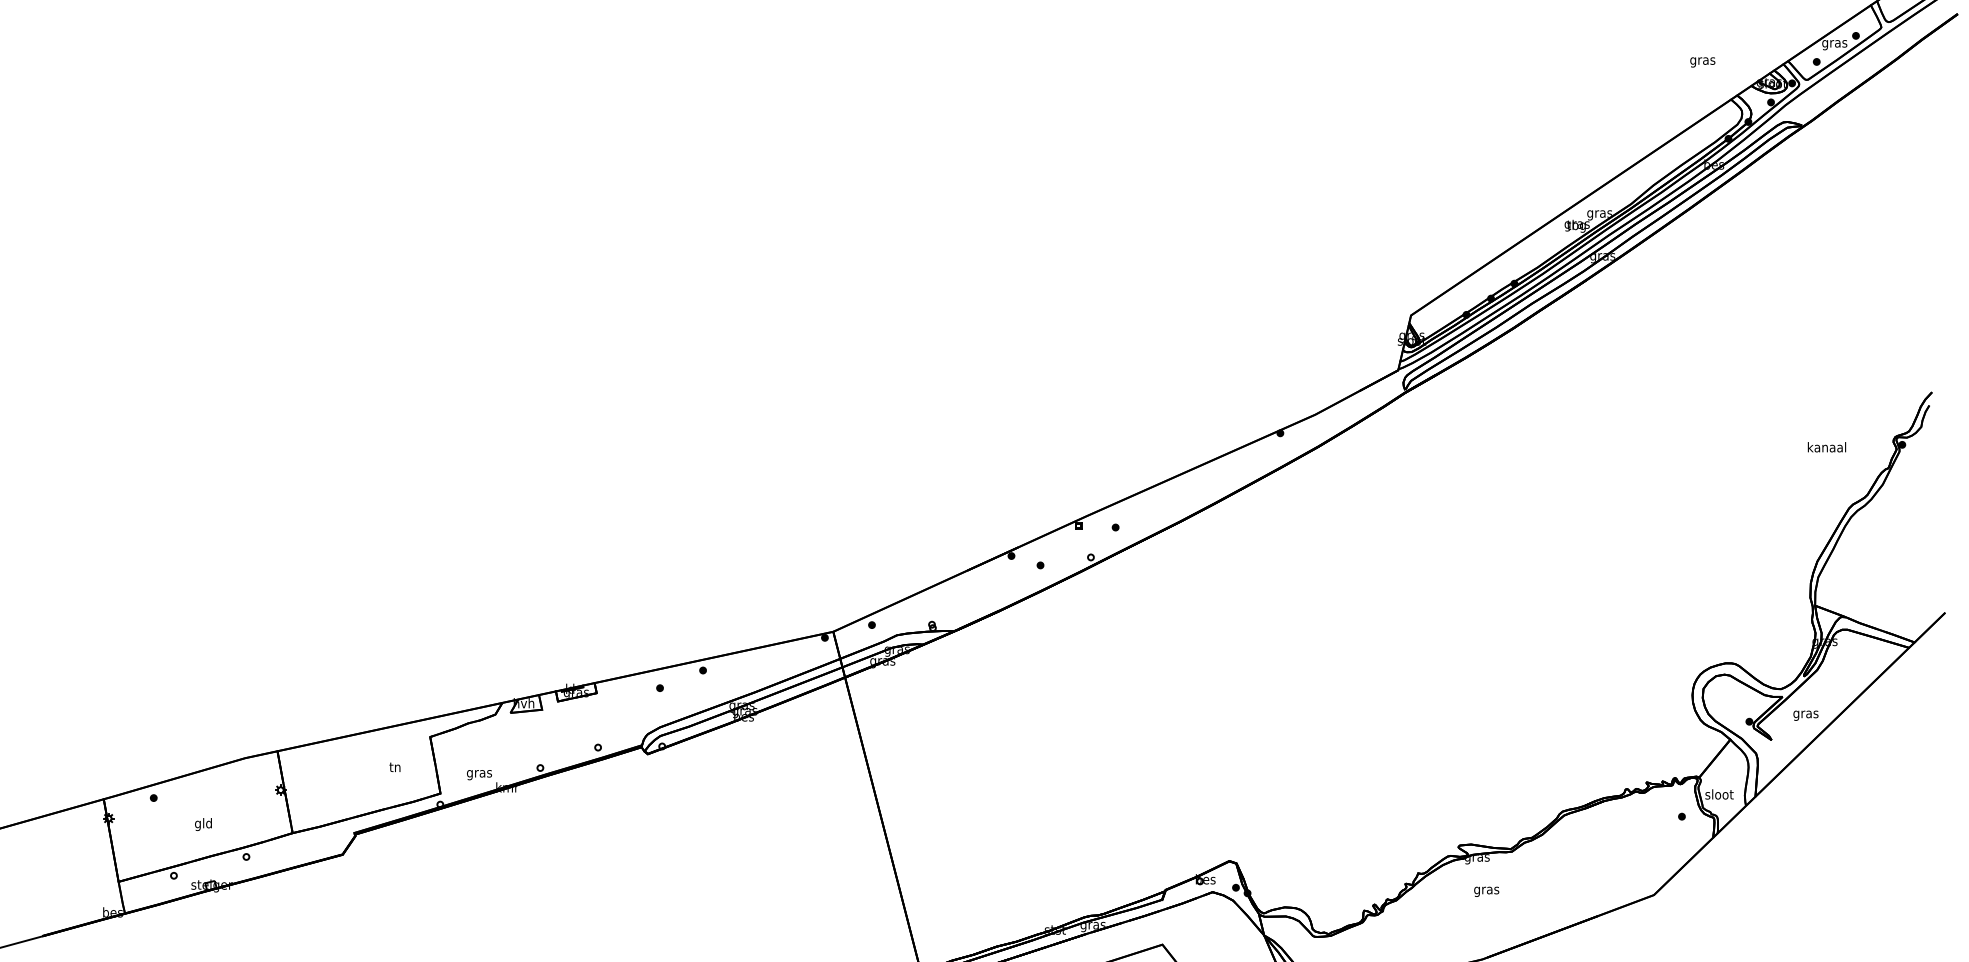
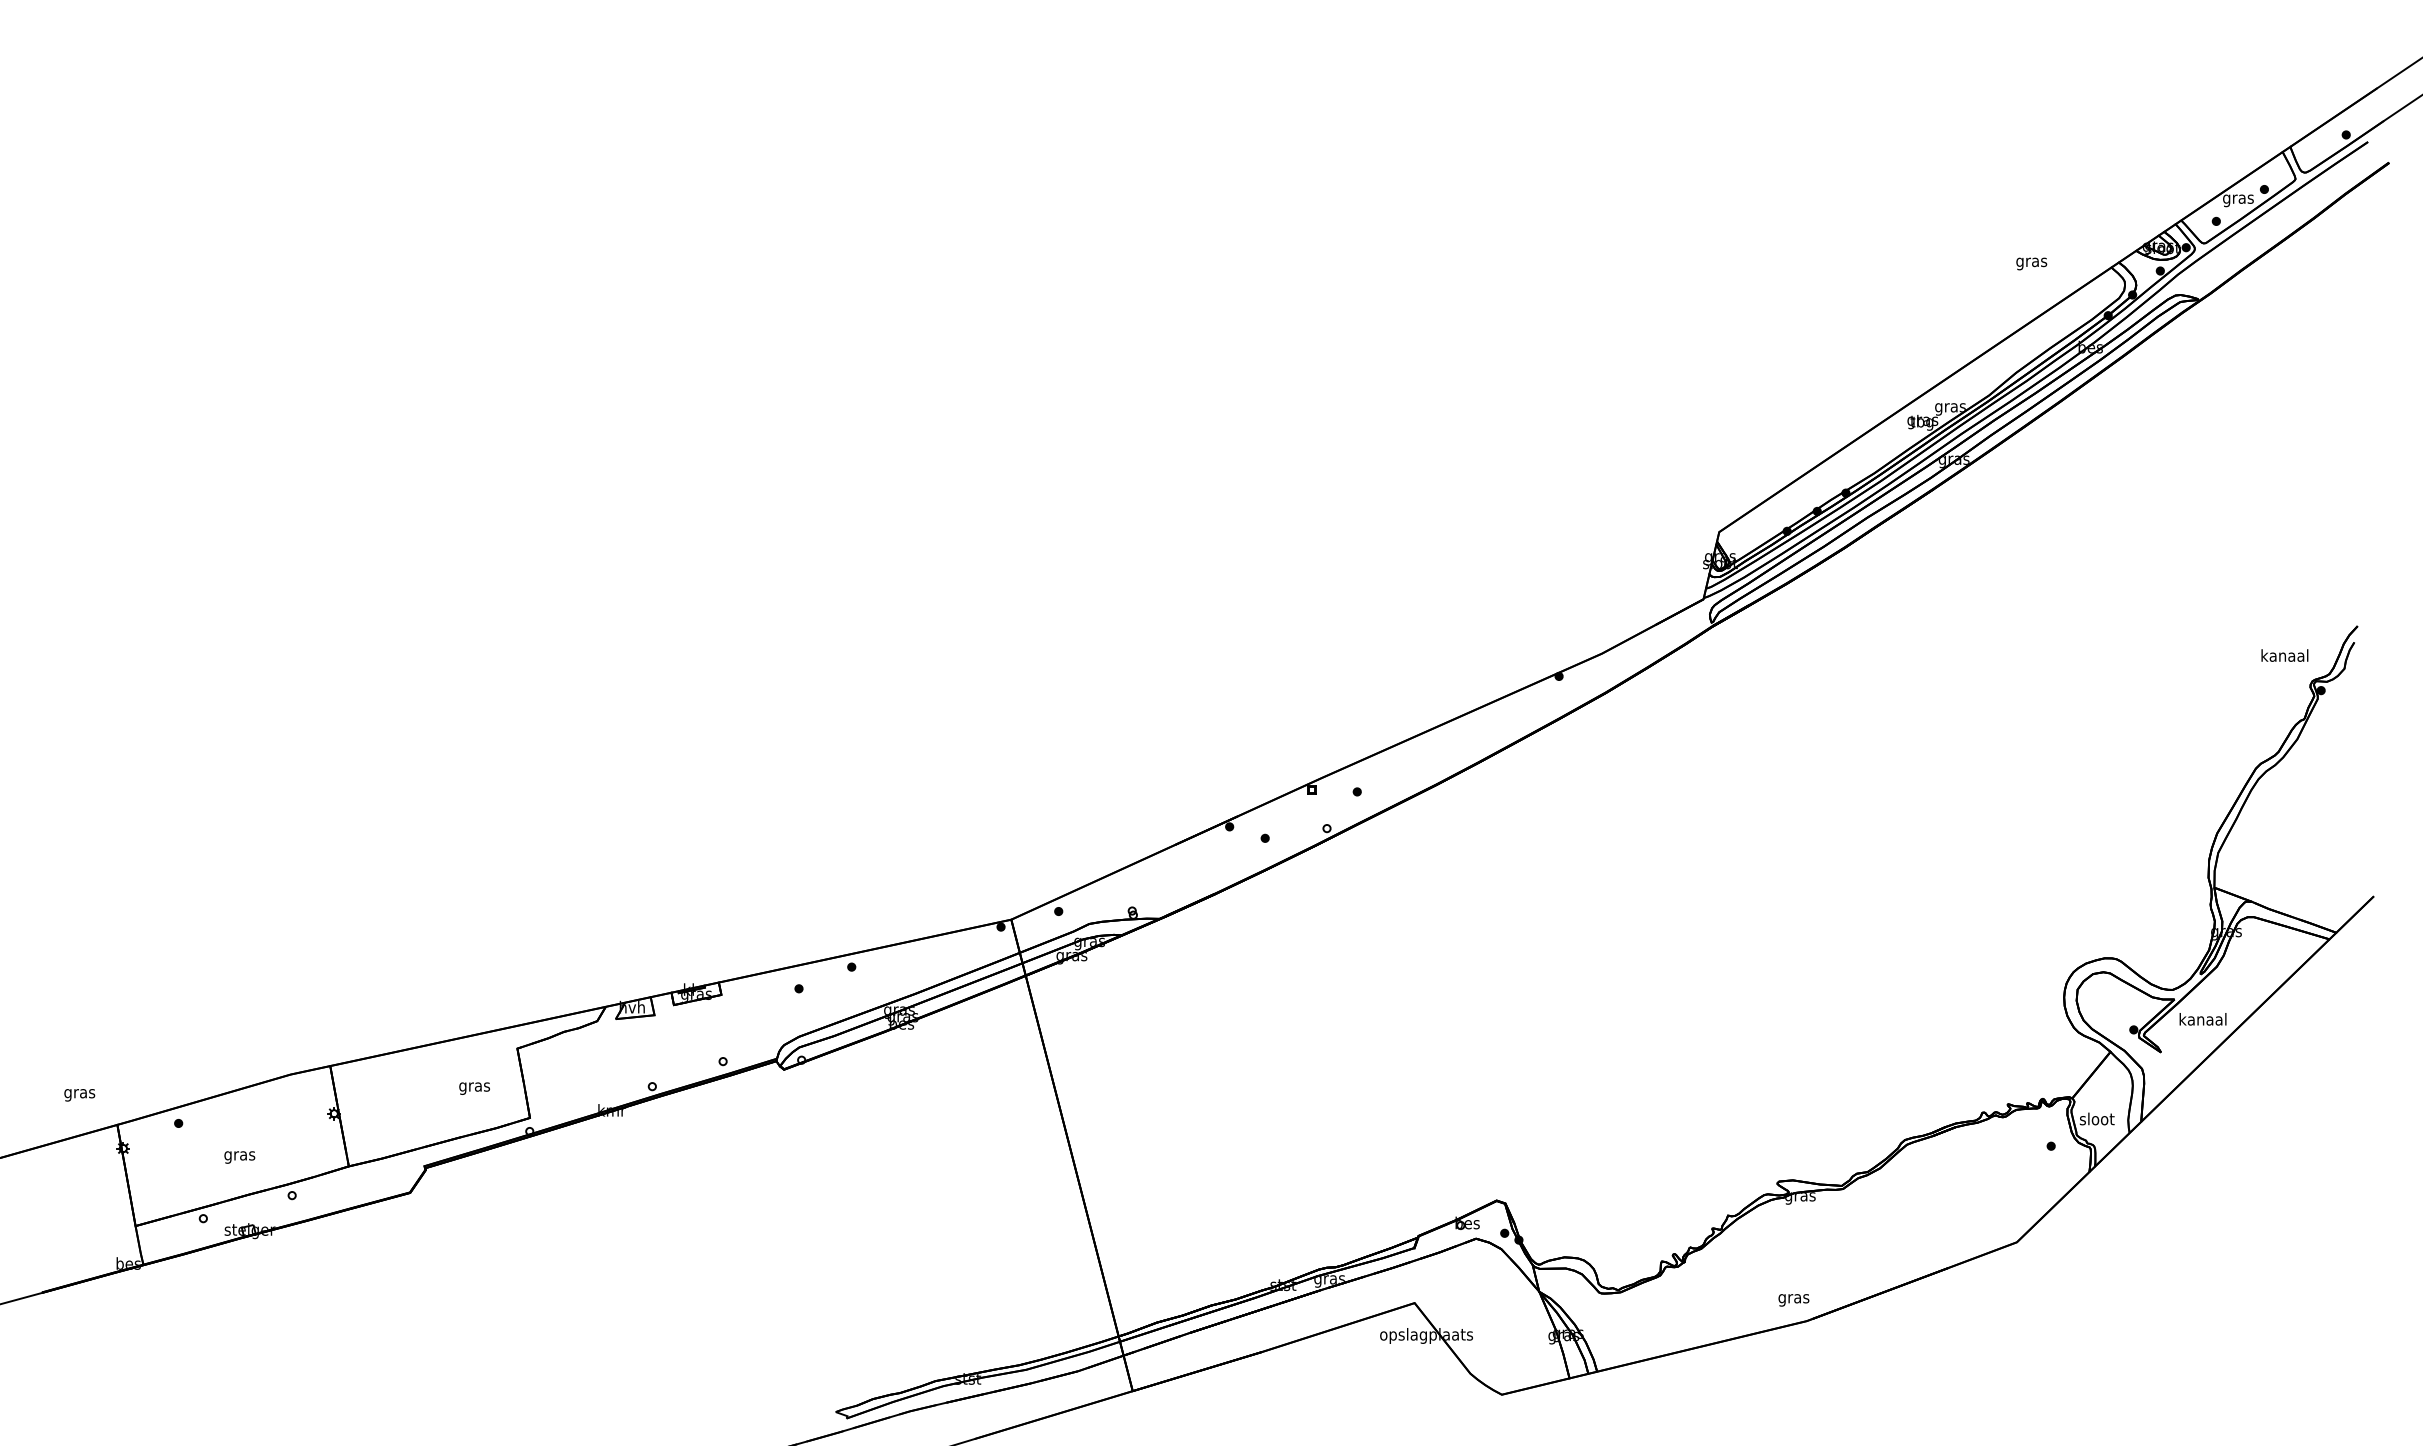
text: (1702, 62) -> (2031, 263), moved
text: (1826, 447) -> (2284, 655), moved
text: (1805, 714) -> (2202, 1020), gras -> kanaal
text: (395, 768) -> (474, 1087), tn -> gras
text: (479, 775) -> (79, 1095), moved
text: (203, 824) -> (239, 1155), gld -> gras
text: (1486, 891) -> (1793, 1300), moved

